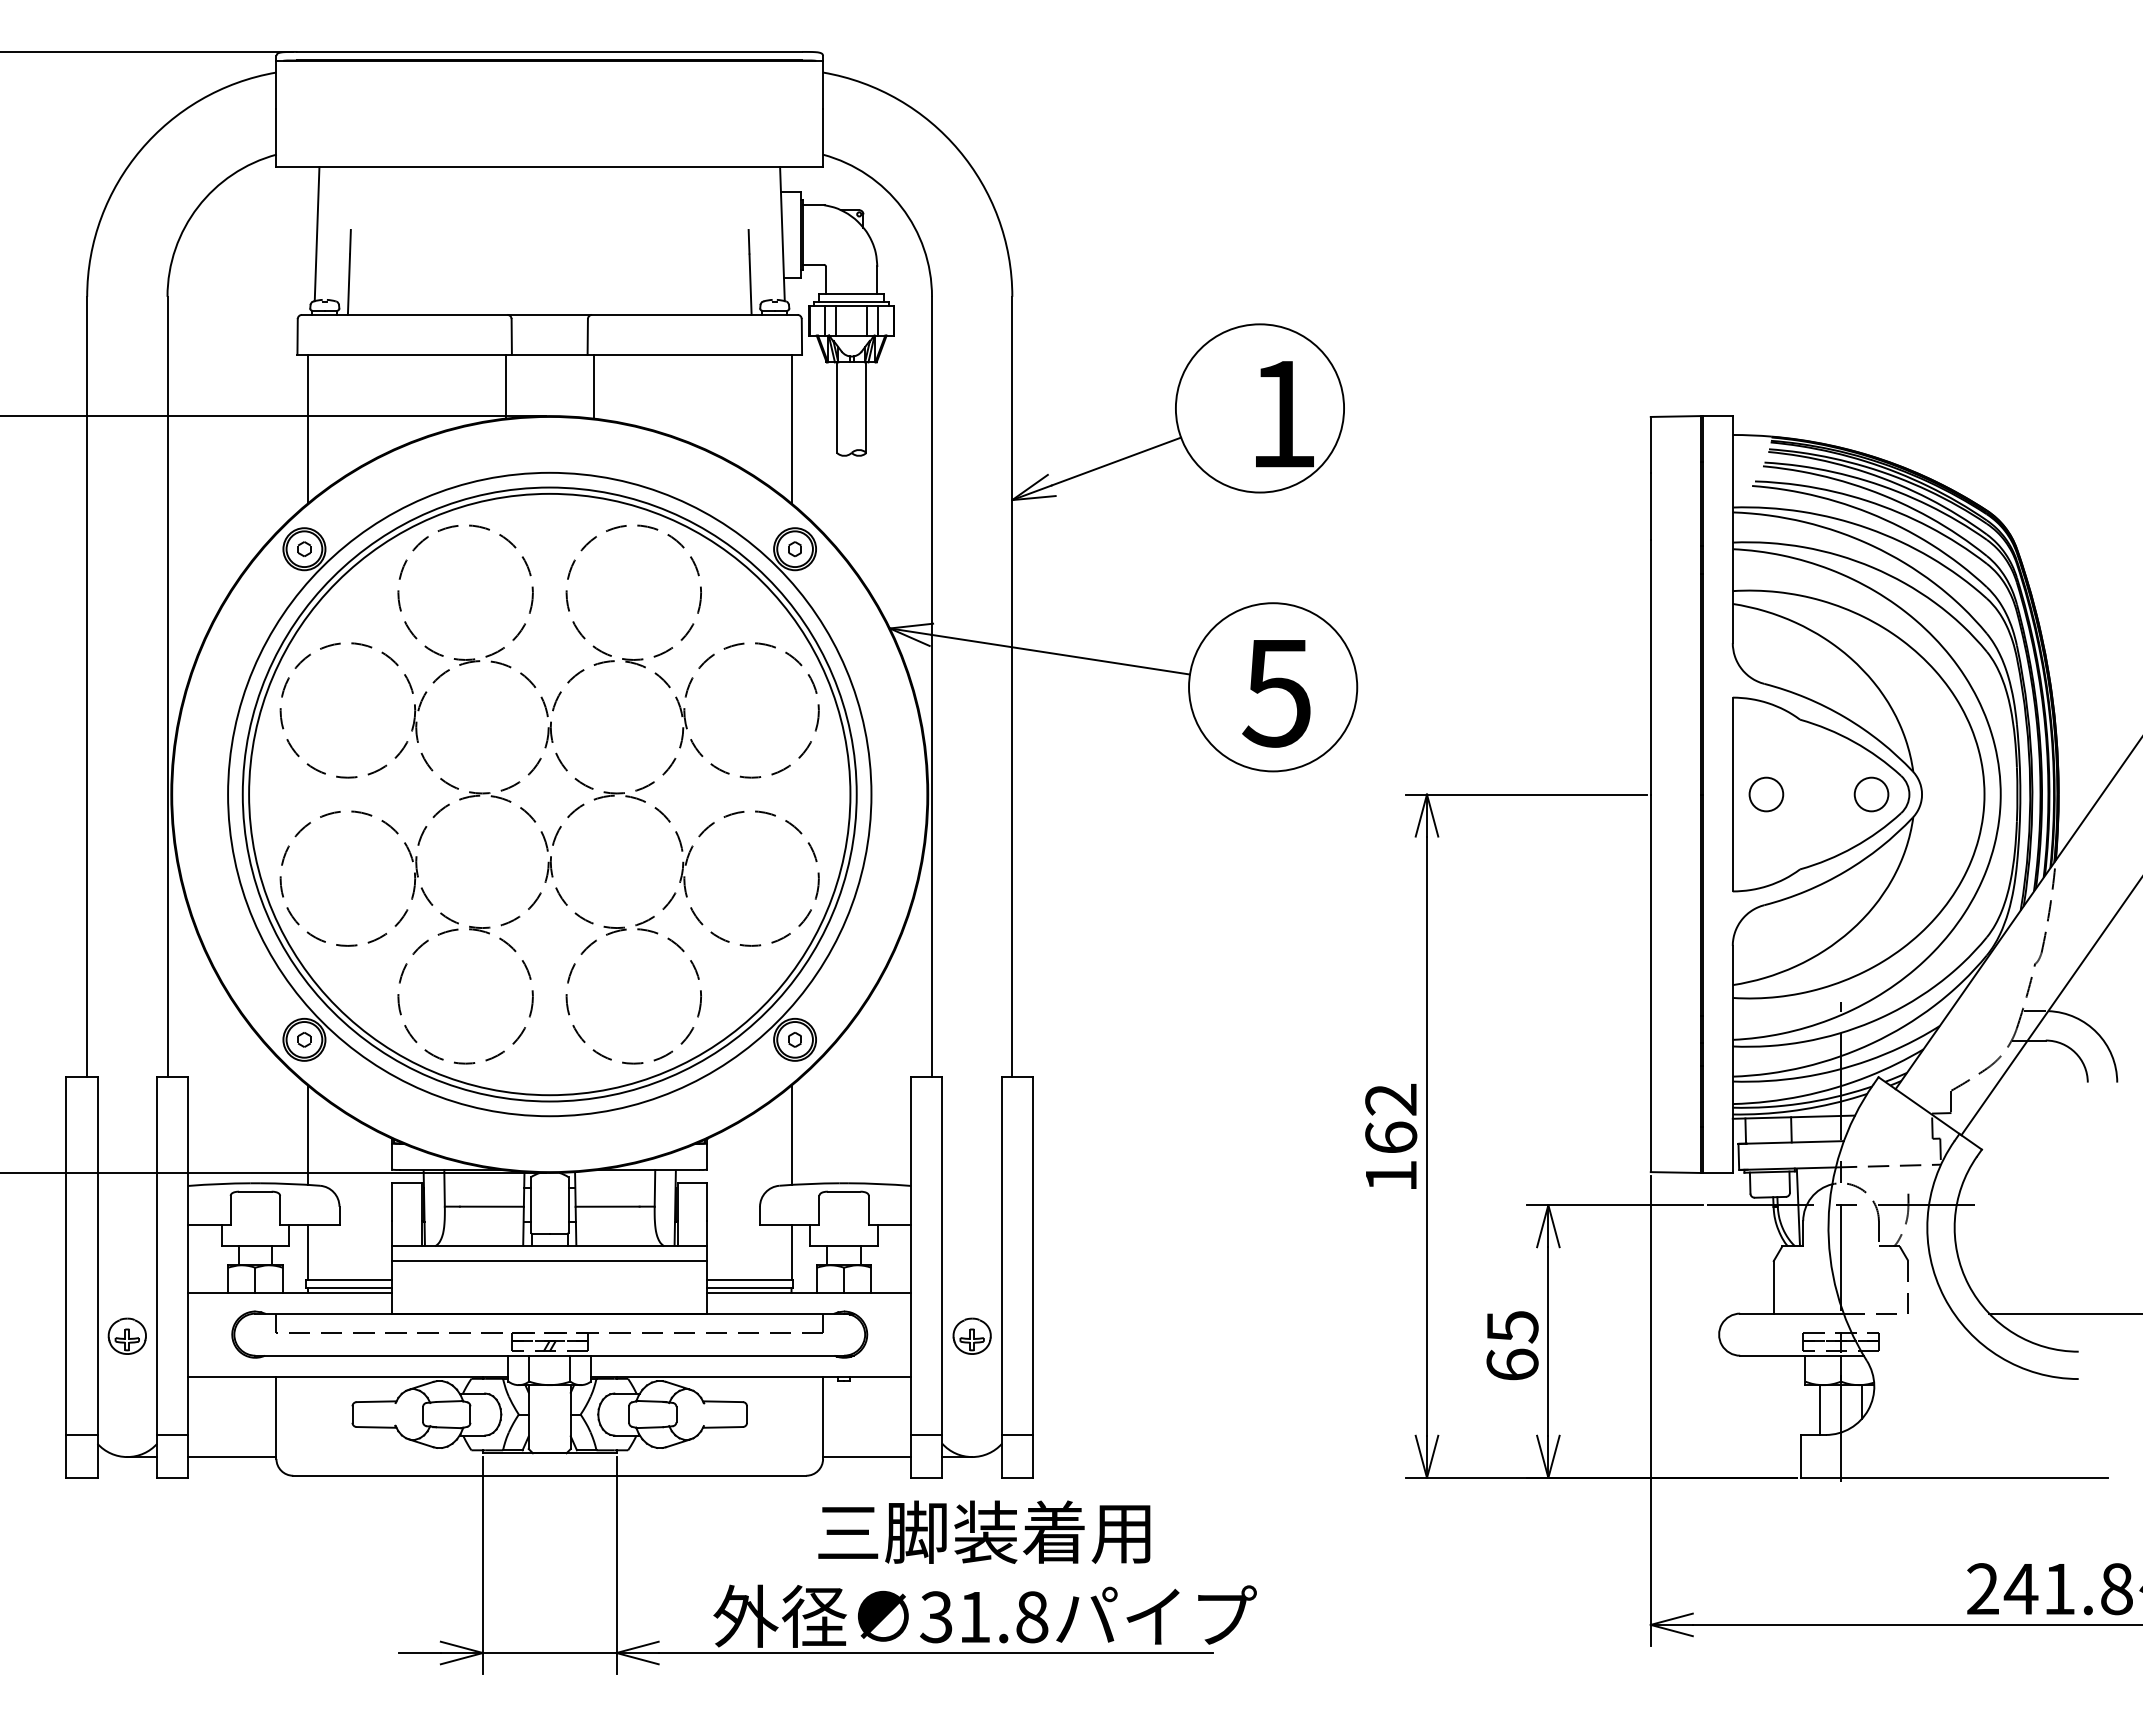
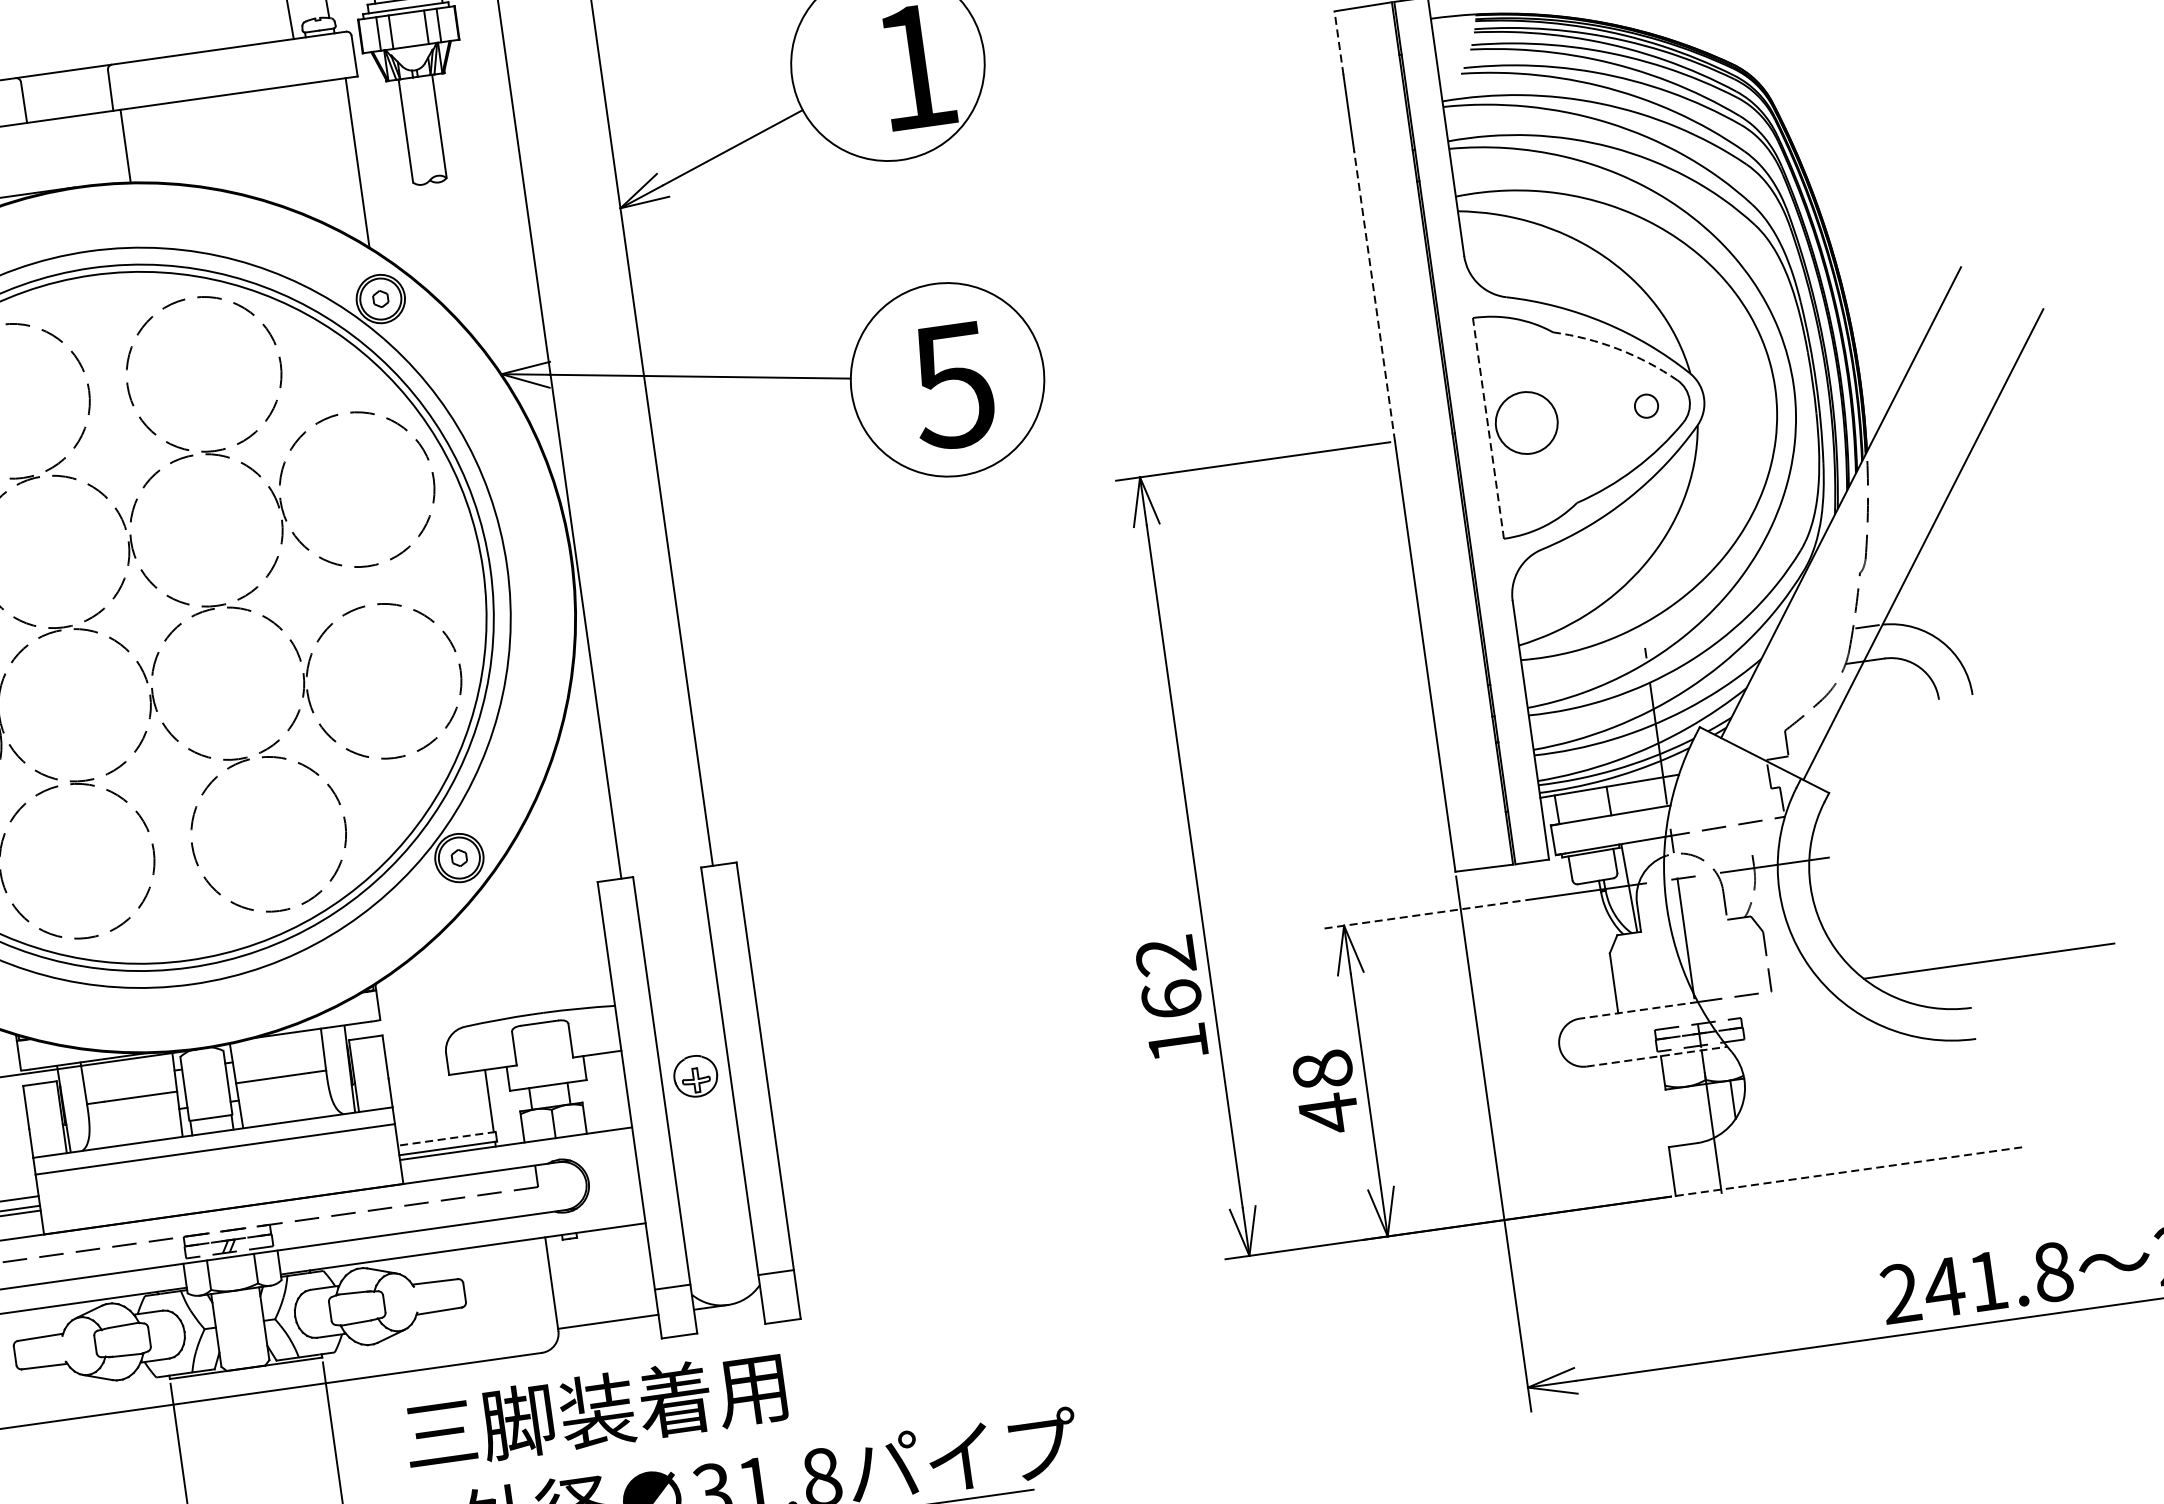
line: (505, 386) -> (24, 160), removed
line: (1650, 444) -> (1338, 42), solid -> dashed
line: (1650, 667) -> (1374, 296), solid -> dashed
arc: (1853, 741) -> (1617, 348), solid -> dashed
line: (1732, 794) -> (1488, 428), solid -> dashed
circle: (1766, 794) -> (1526, 422), size x1.6
circle: (1871, 794) -> (1646, 406), size x0.6
line: (791, 1134) -> (470, 966), removed
text: (1391, 1136) -> (1171, 997), moved
line: (1615, 1205) -> (1420, 915), solid -> dashed
line: (750, 1280) -> (447, 1139), solid -> dashed
line: (1791, 1313) -> (1638, 1010), solid -> dashed
part: (971, 1335) -> (694, 1075), moved
text: (1512, 1346) -> (1325, 1092), 65 -> 48
line: (1801, 1355) -> (1656, 1056), solid -> dashed
line: (1820, 1409) -> (1686, 1114), removed
line: (1955, 1477) -> (1851, 1170), solid -> dashed
text: (984, 1531) -> (595, 1410), moved

